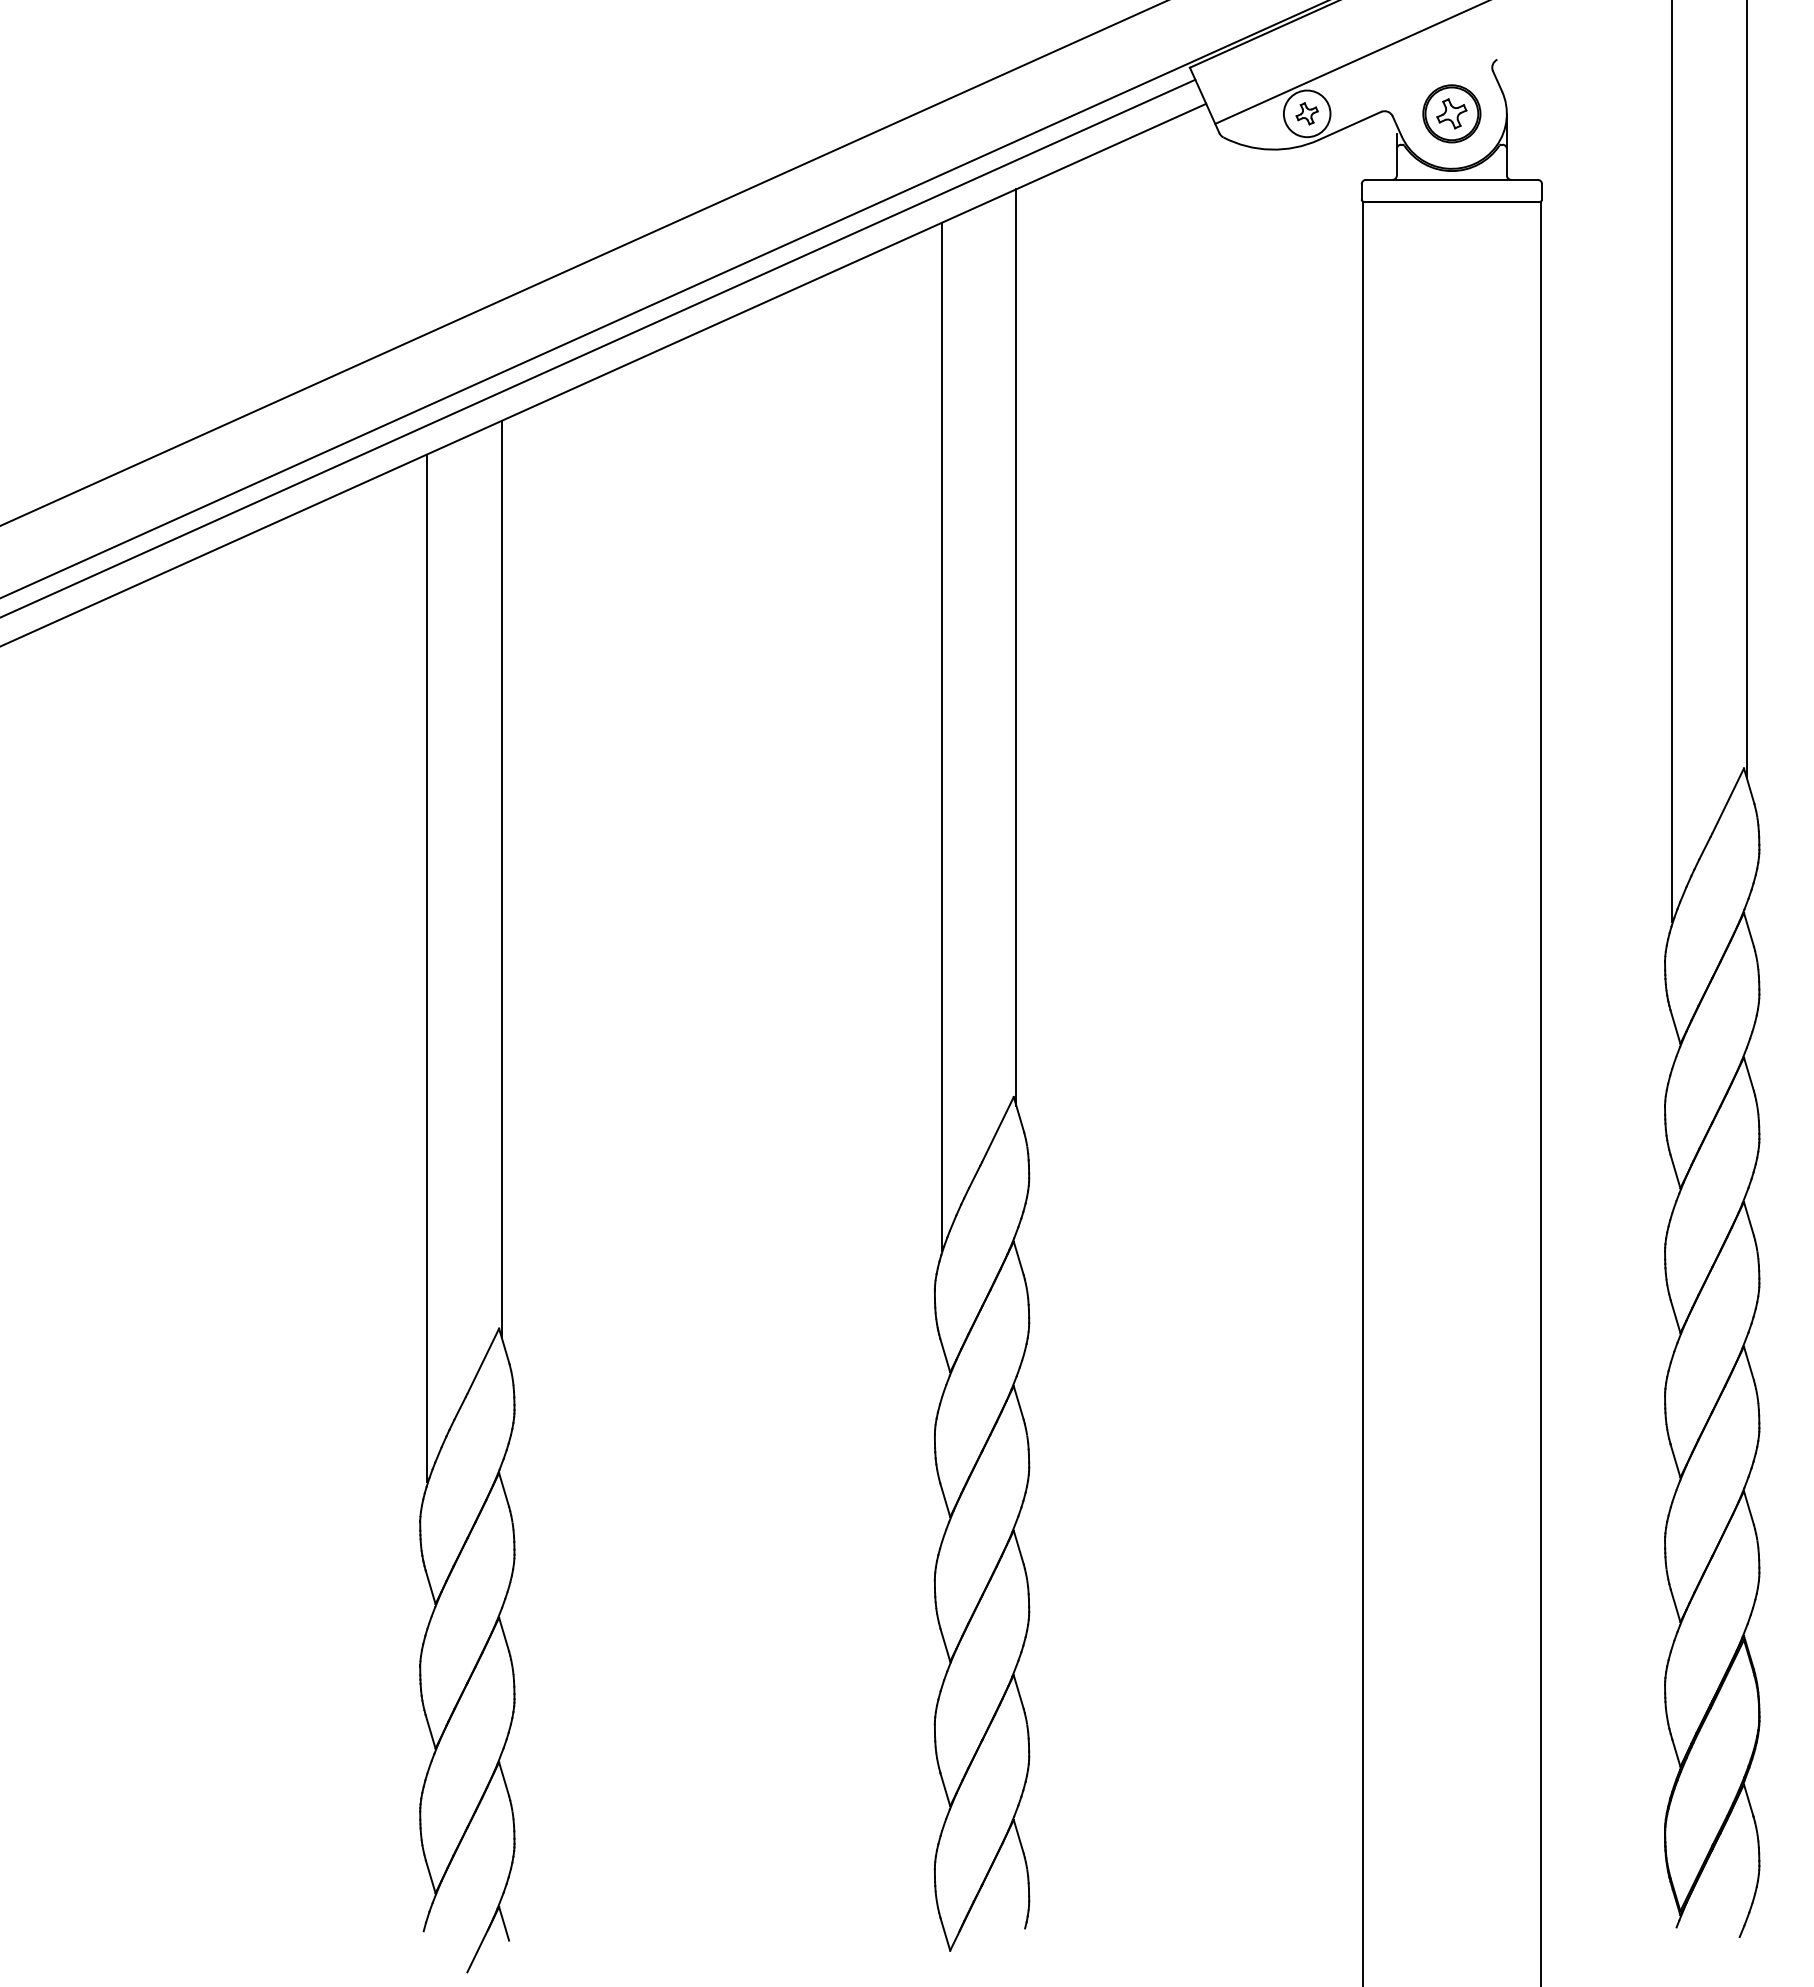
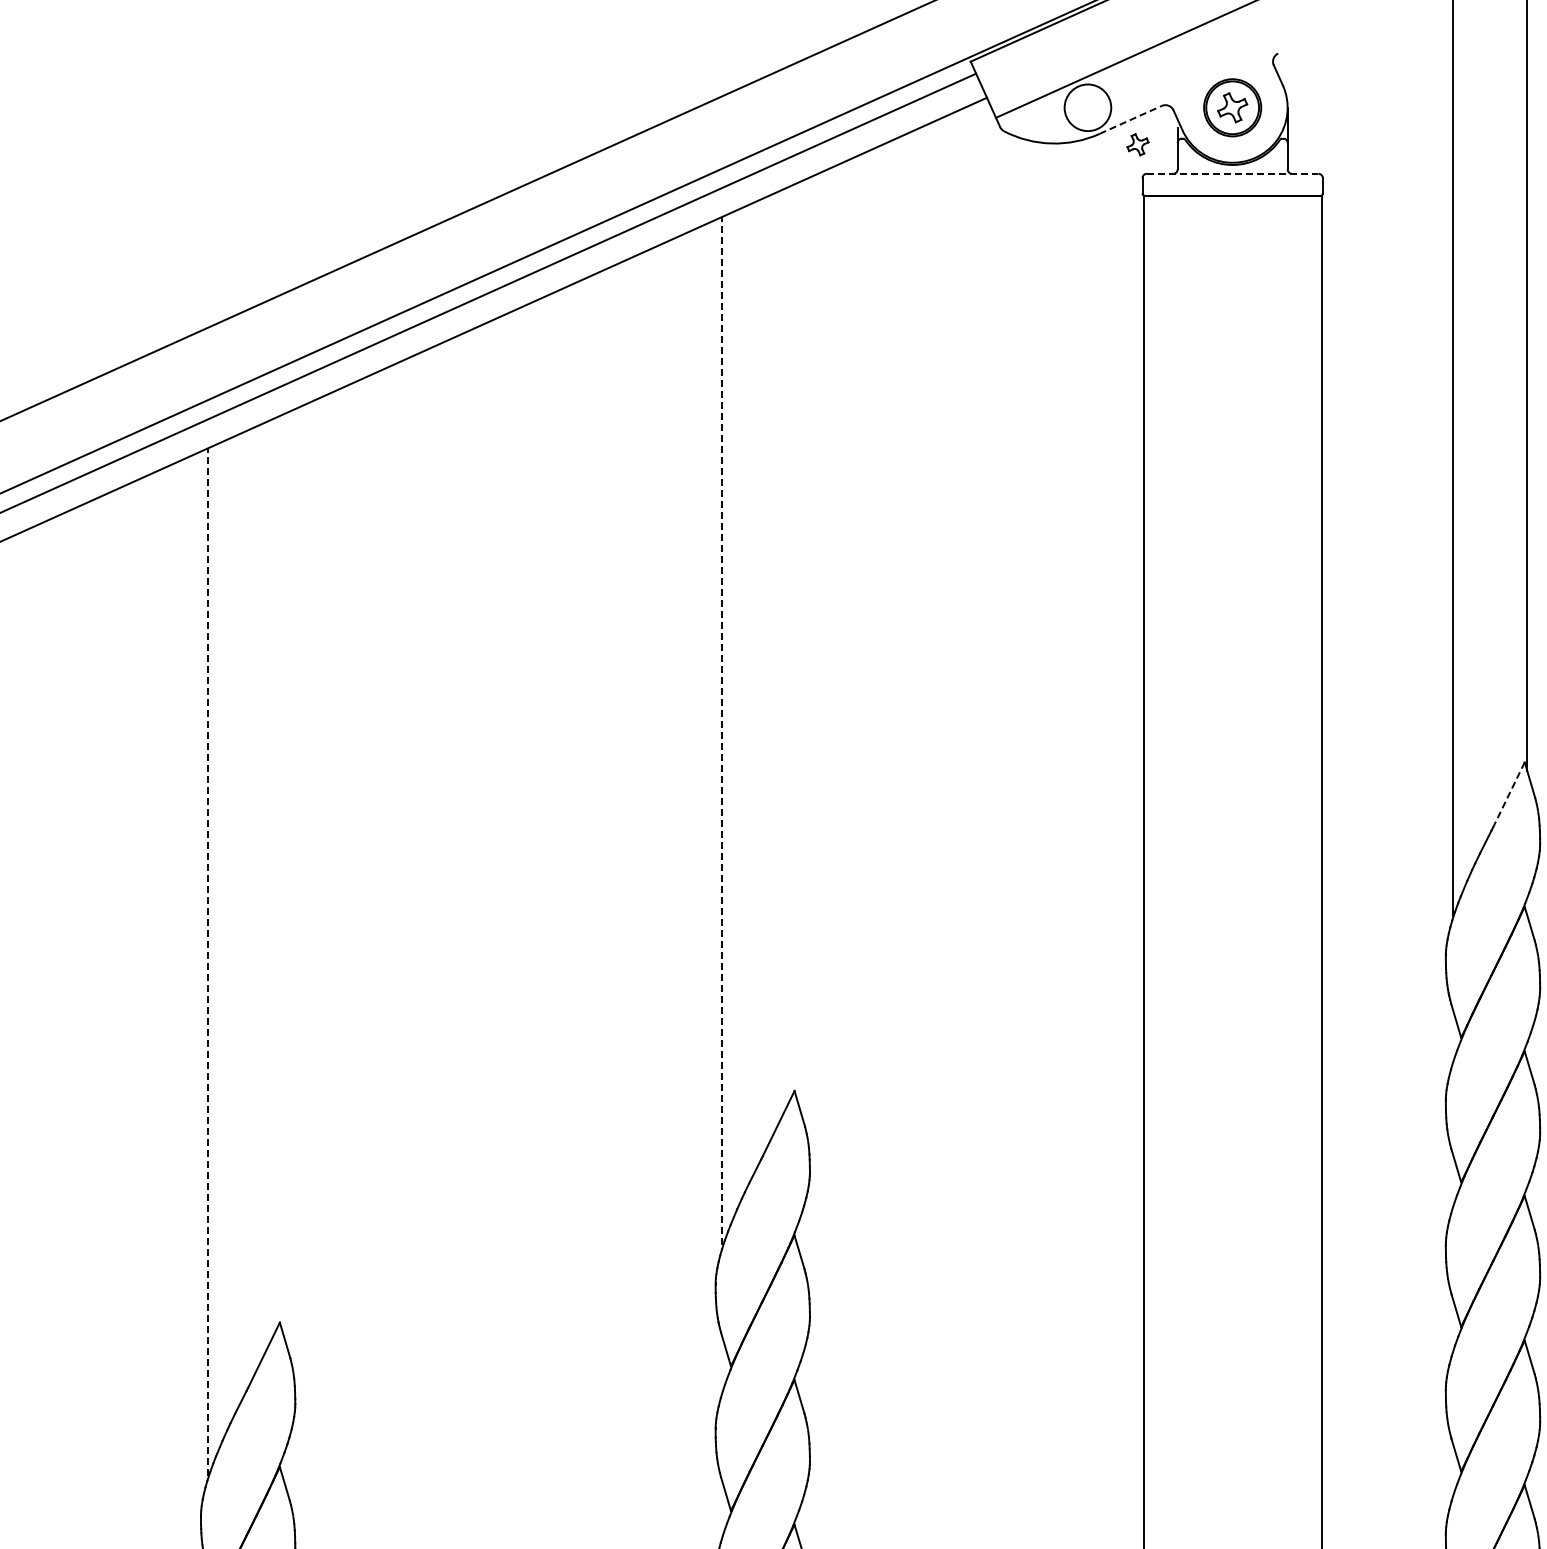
part: (1306, 113) -> (1137, 144), moved
line: (1350, 125) -> (1131, 119), solid -> dashed
line: (1451, 179) -> (1232, 173), solid -> dashed
line: (1016, 647) -> (797, 641), removed
line: (941, 736) -> (722, 730), solid -> dashed
line: (1727, 801) -> (1508, 795), solid -> dashed
line: (501, 878) -> (282, 872), removed
line: (426, 968) -> (207, 962), solid -> dashed

